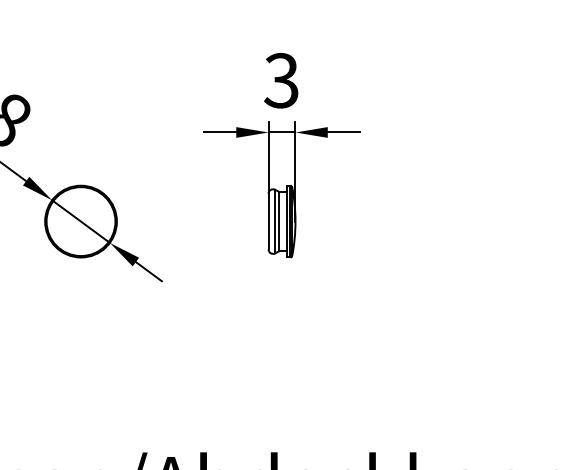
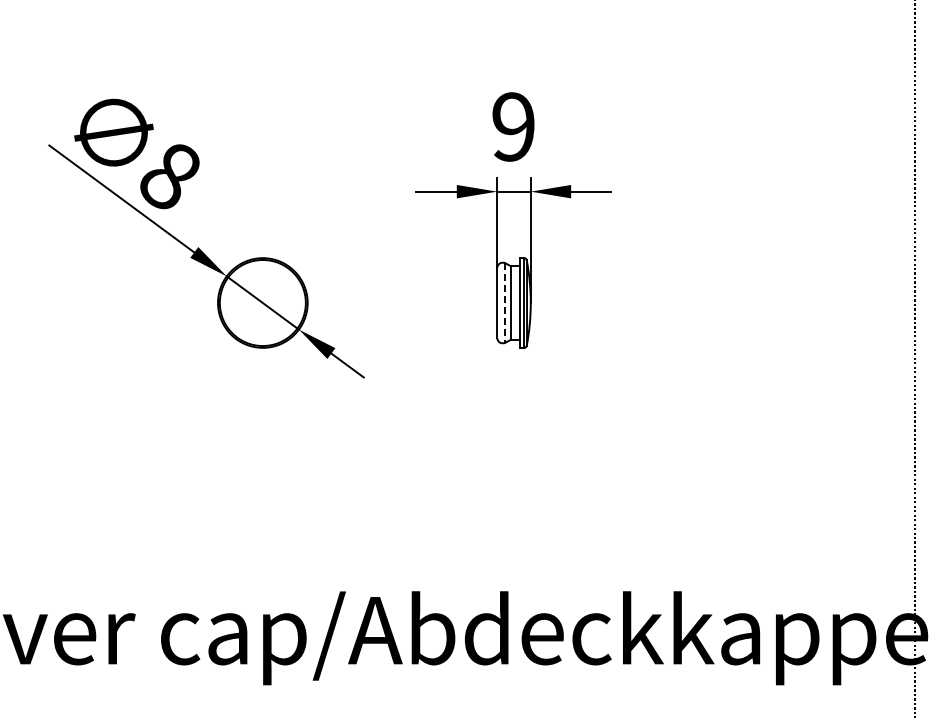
text: (280, 80) -> (512, 126), 3 -> 9
line: (275, 222) -> (505, 303), solid -> dashed

